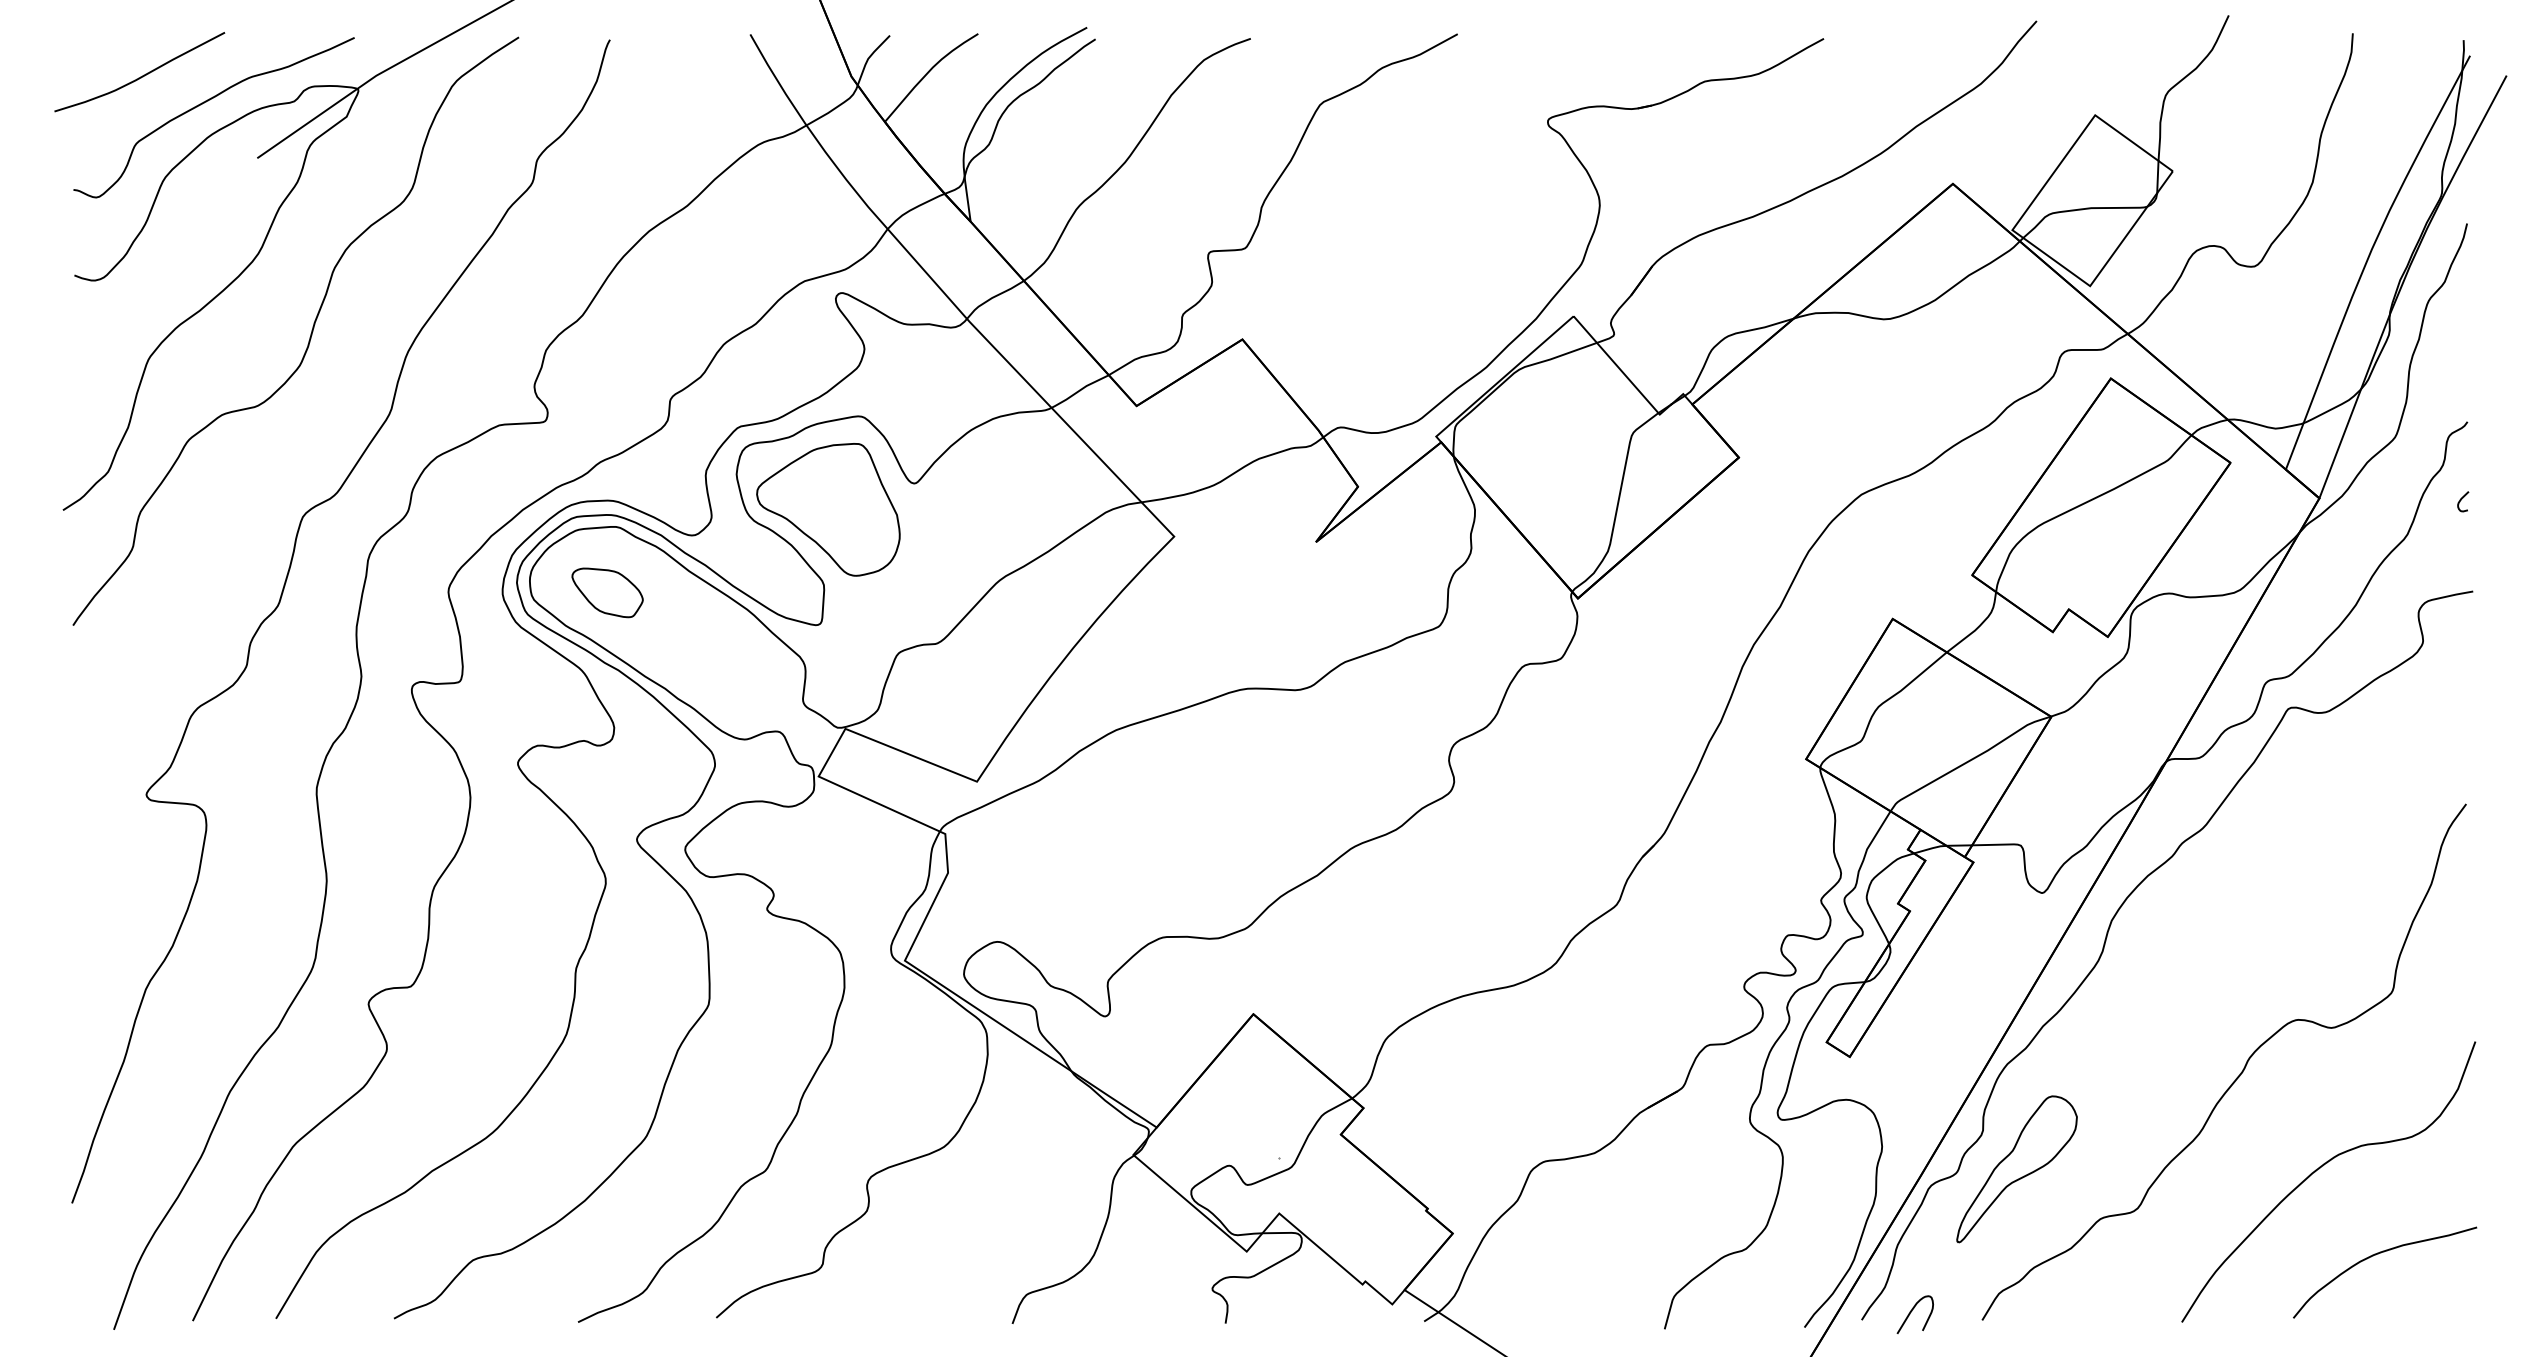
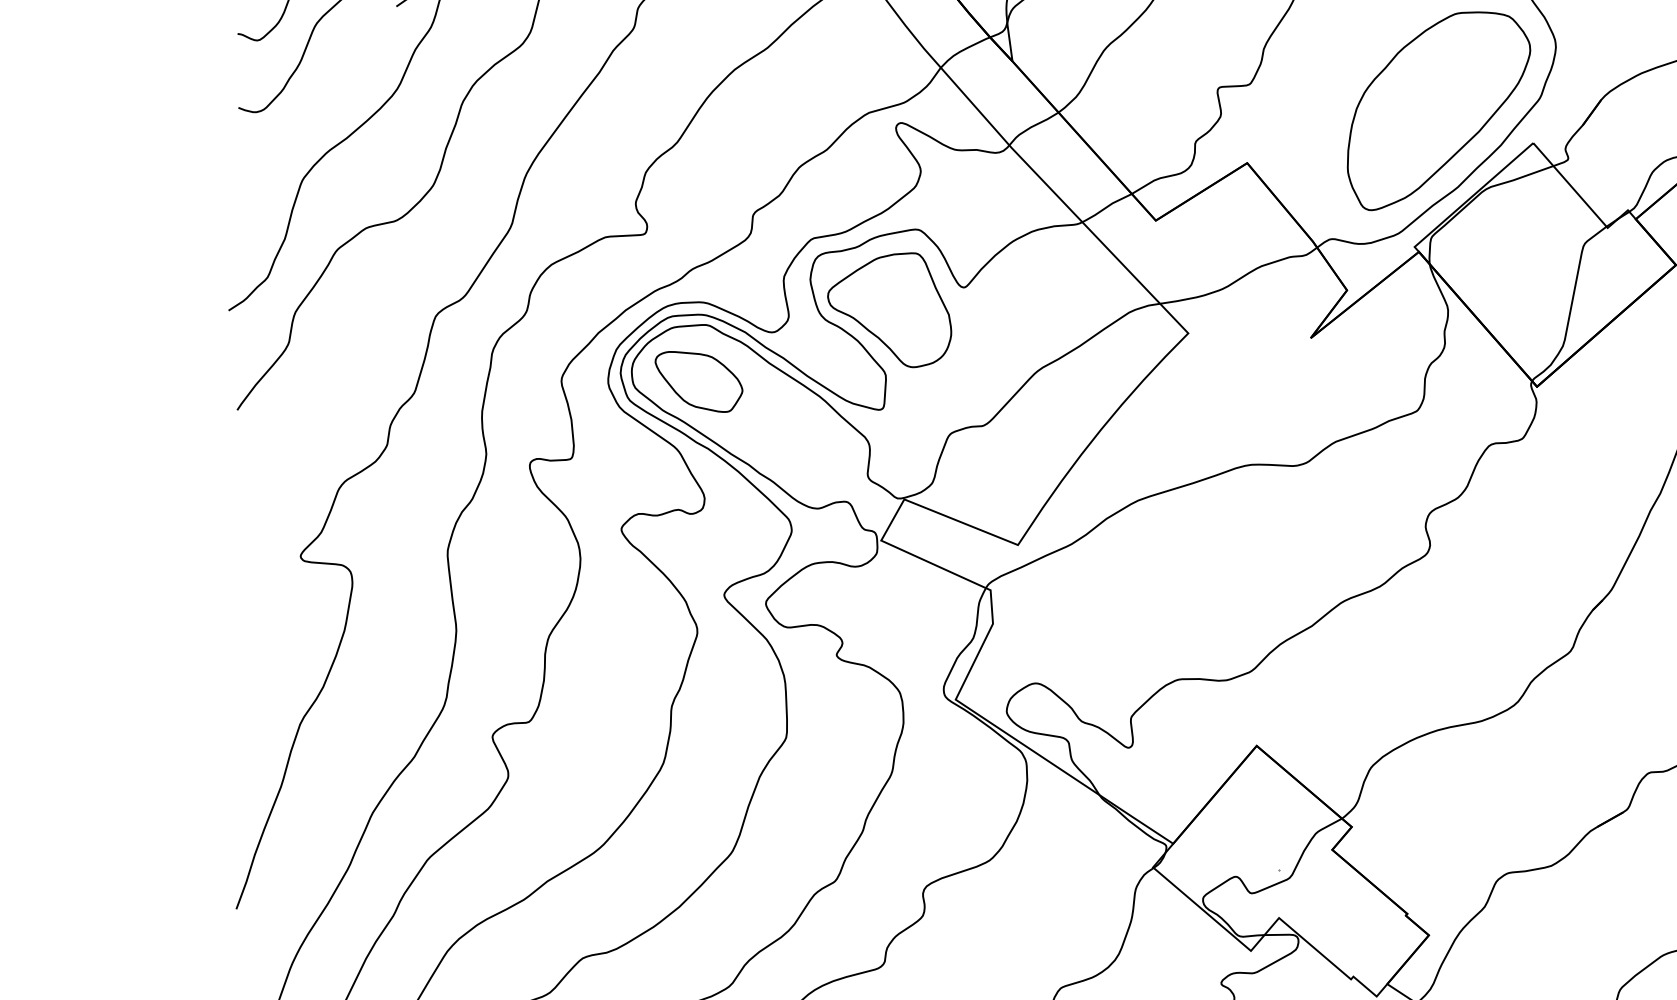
part: (1464, 279) -> (1439, 111), added
part: (607, 592) -> (698, 381), size x1.43

